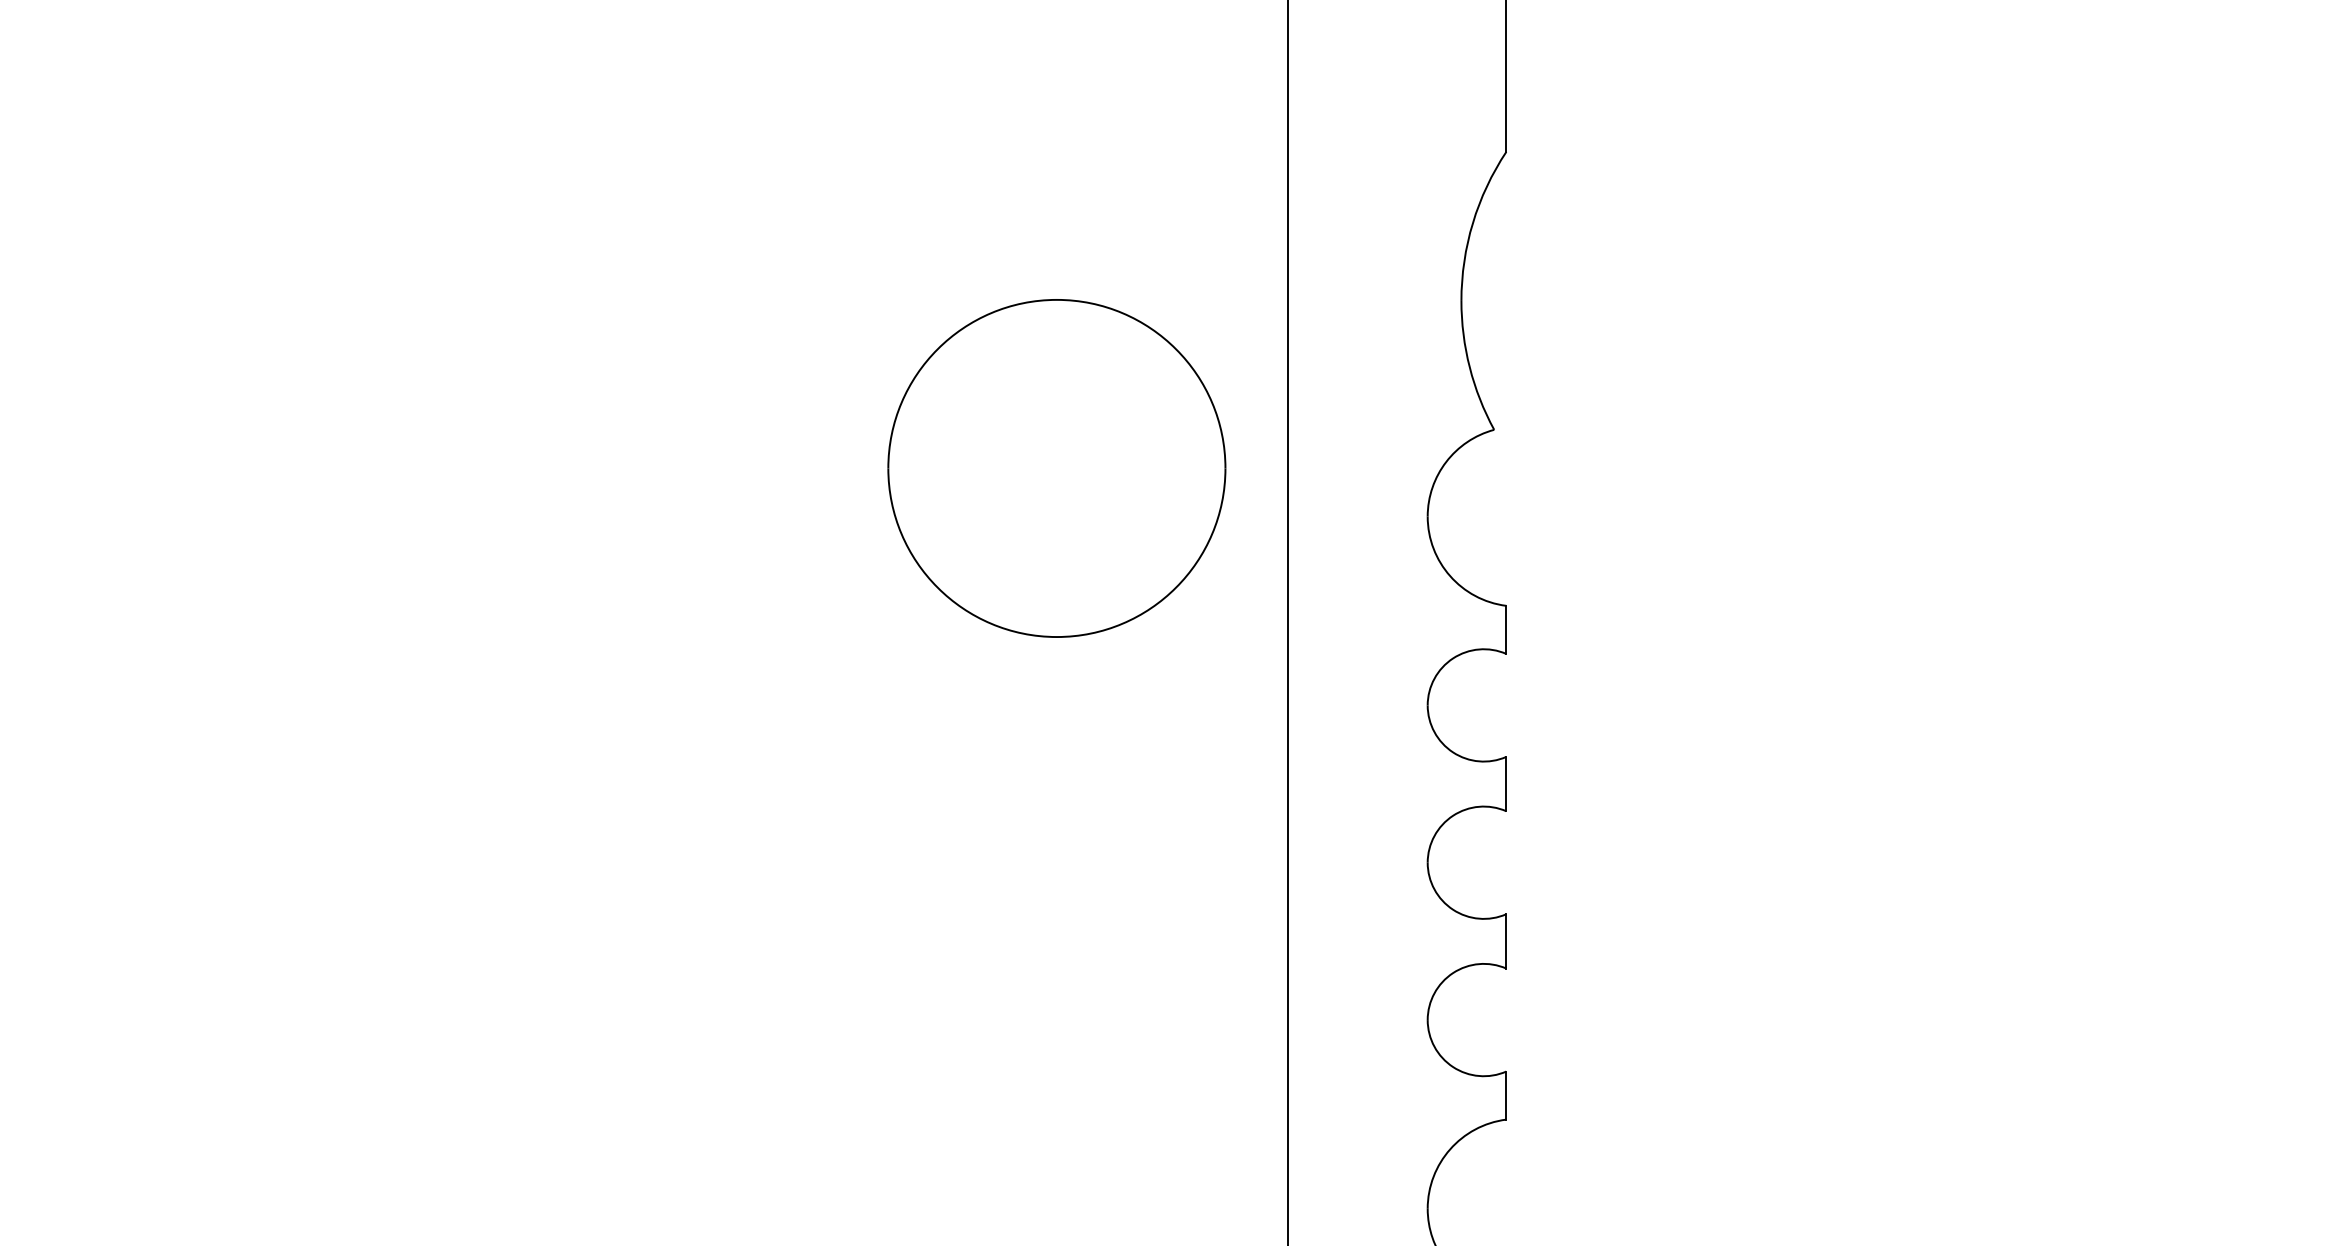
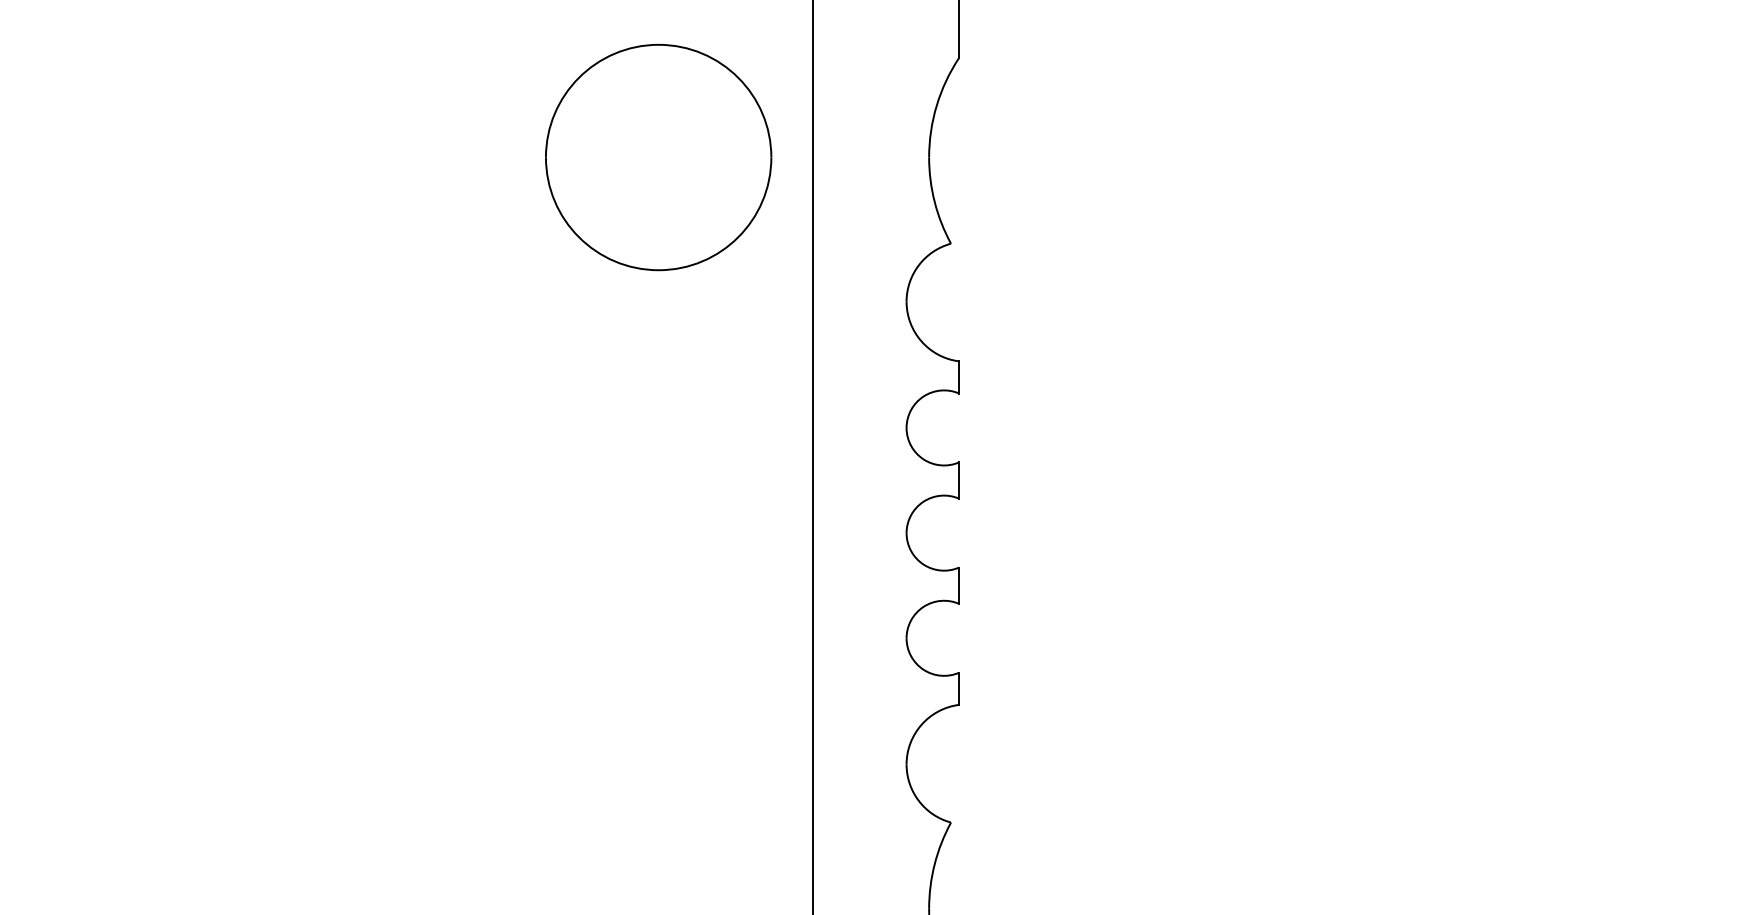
part: (1056, 468) -> (658, 157), moved

